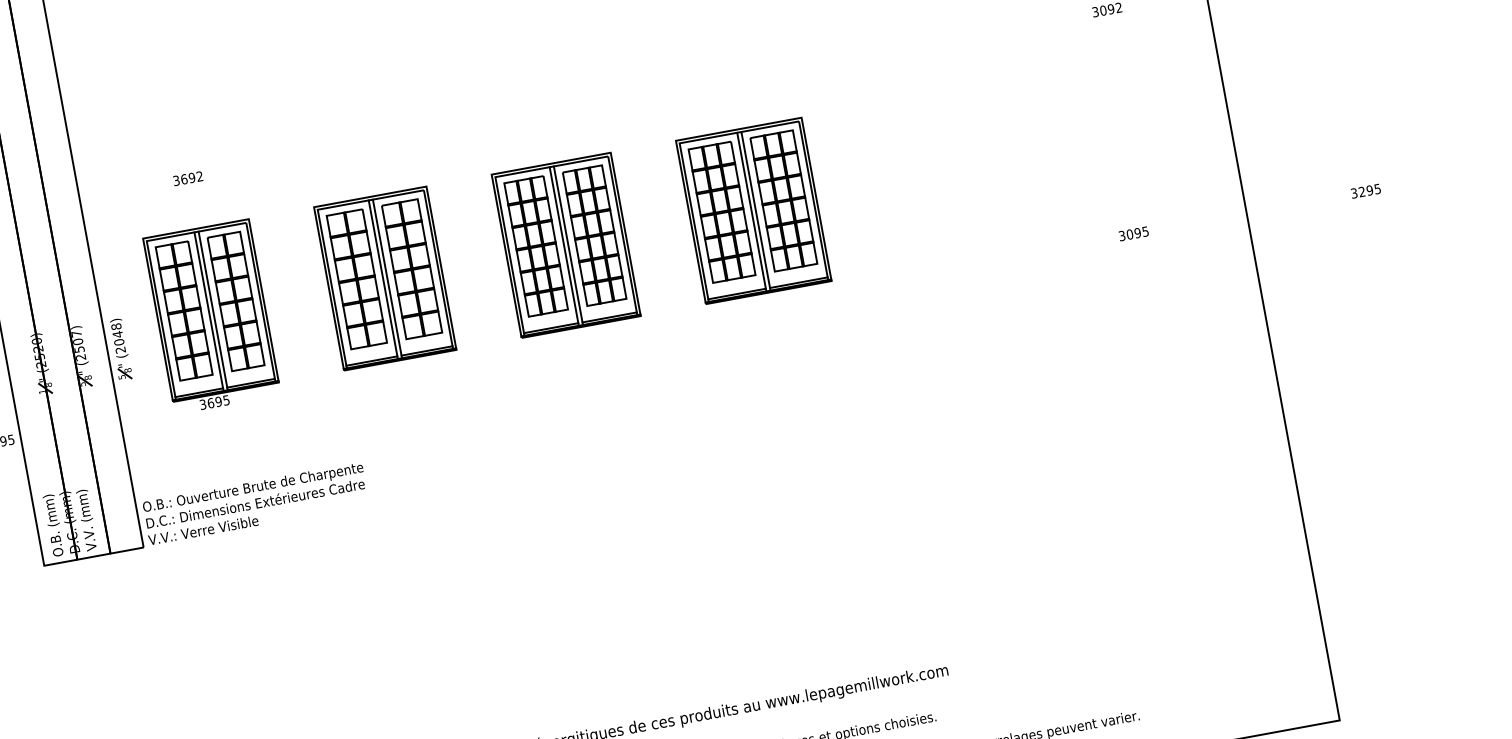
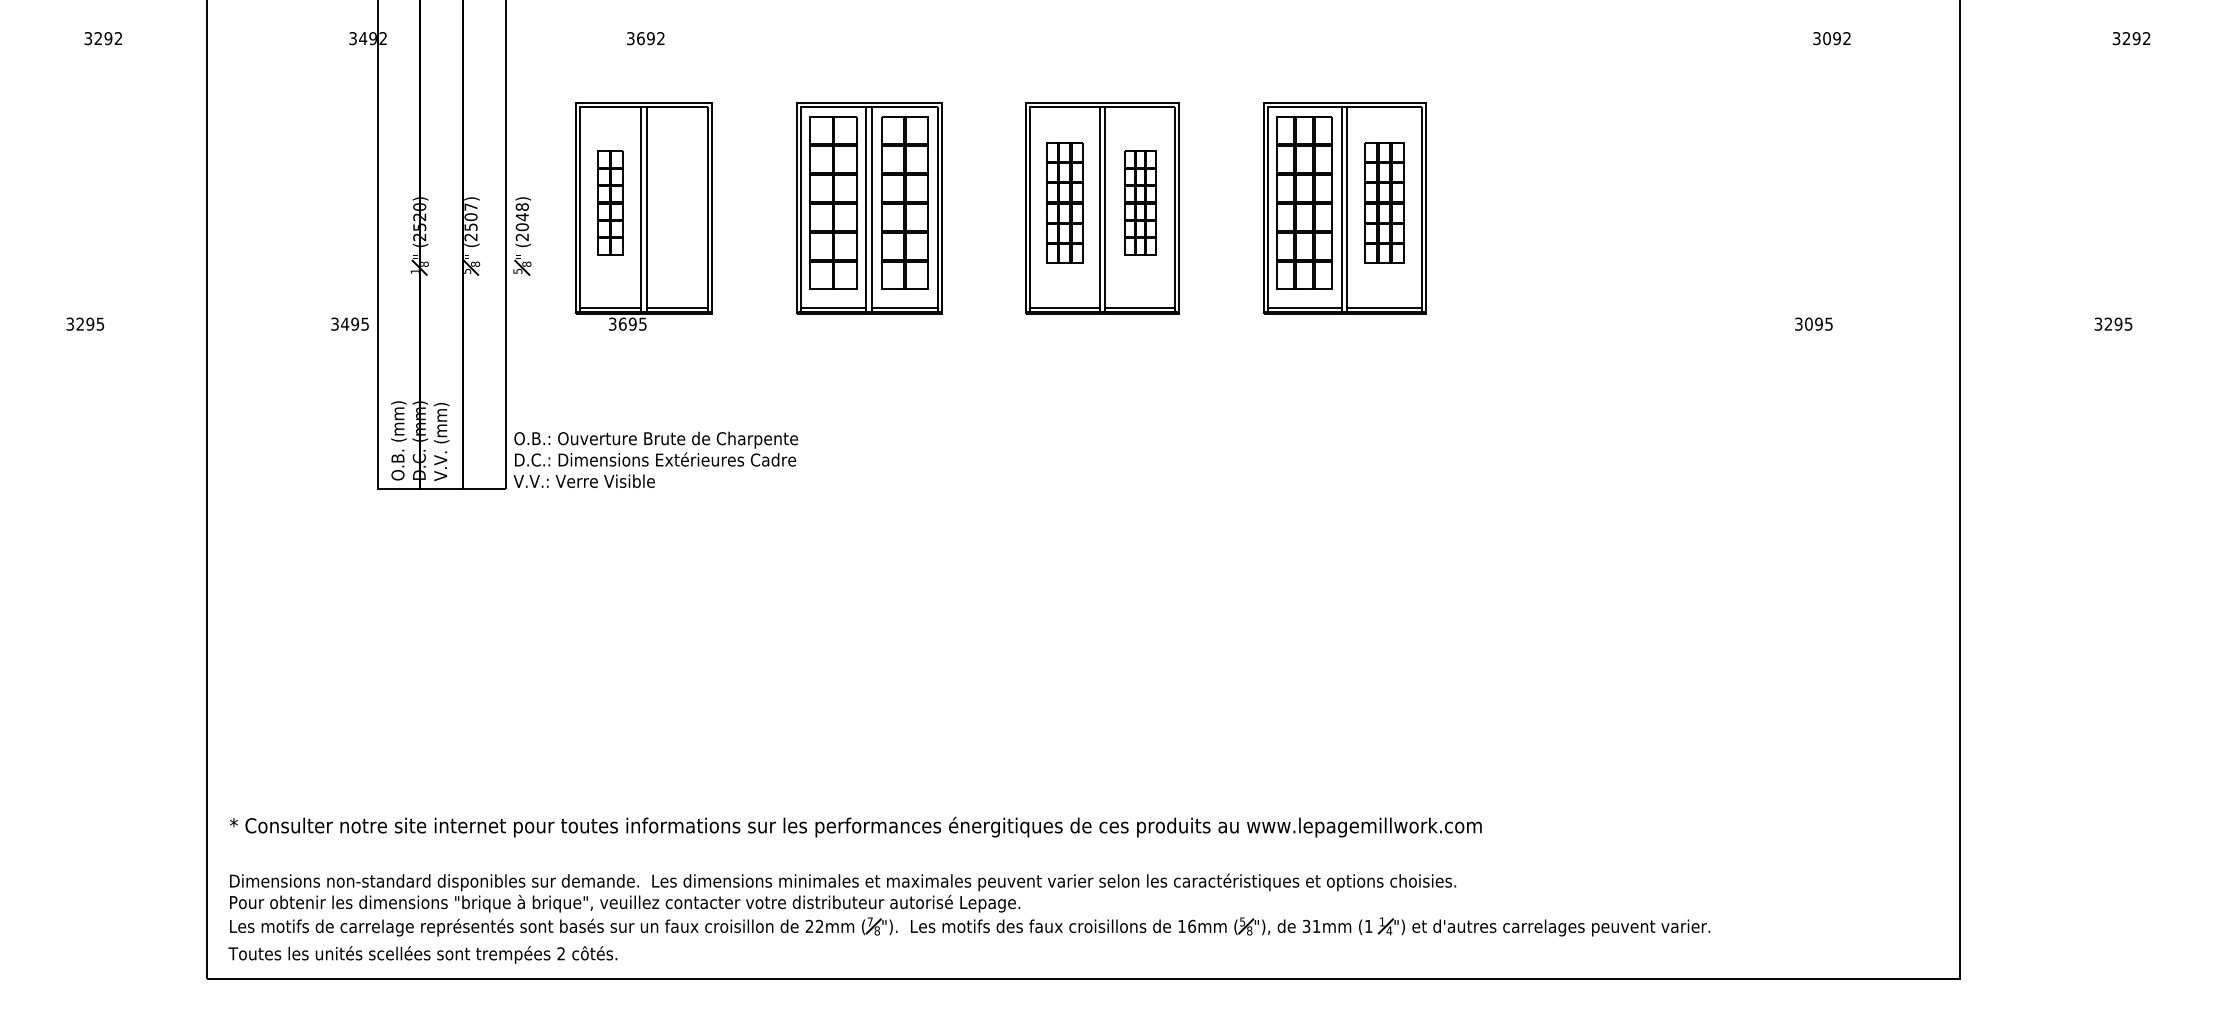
part: (783, 200) -> (1384, 202), size x0.7
part: (594, 235) -> (1140, 202), size x0.6
part: (535, 246) -> (1064, 202), size x0.7
part: (235, 301) -> (677, 202), removed
part: (184, 310) -> (610, 202), size x0.6

